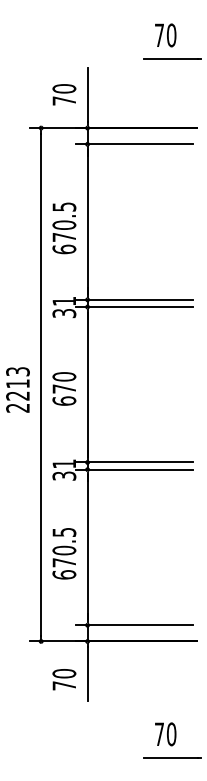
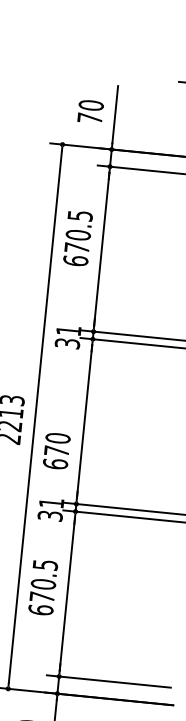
text: (64, 228) -> (78, 238), moved
text: (64, 388) -> (56, 450), moved
text: (64, 553) -> (43, 587), moved

